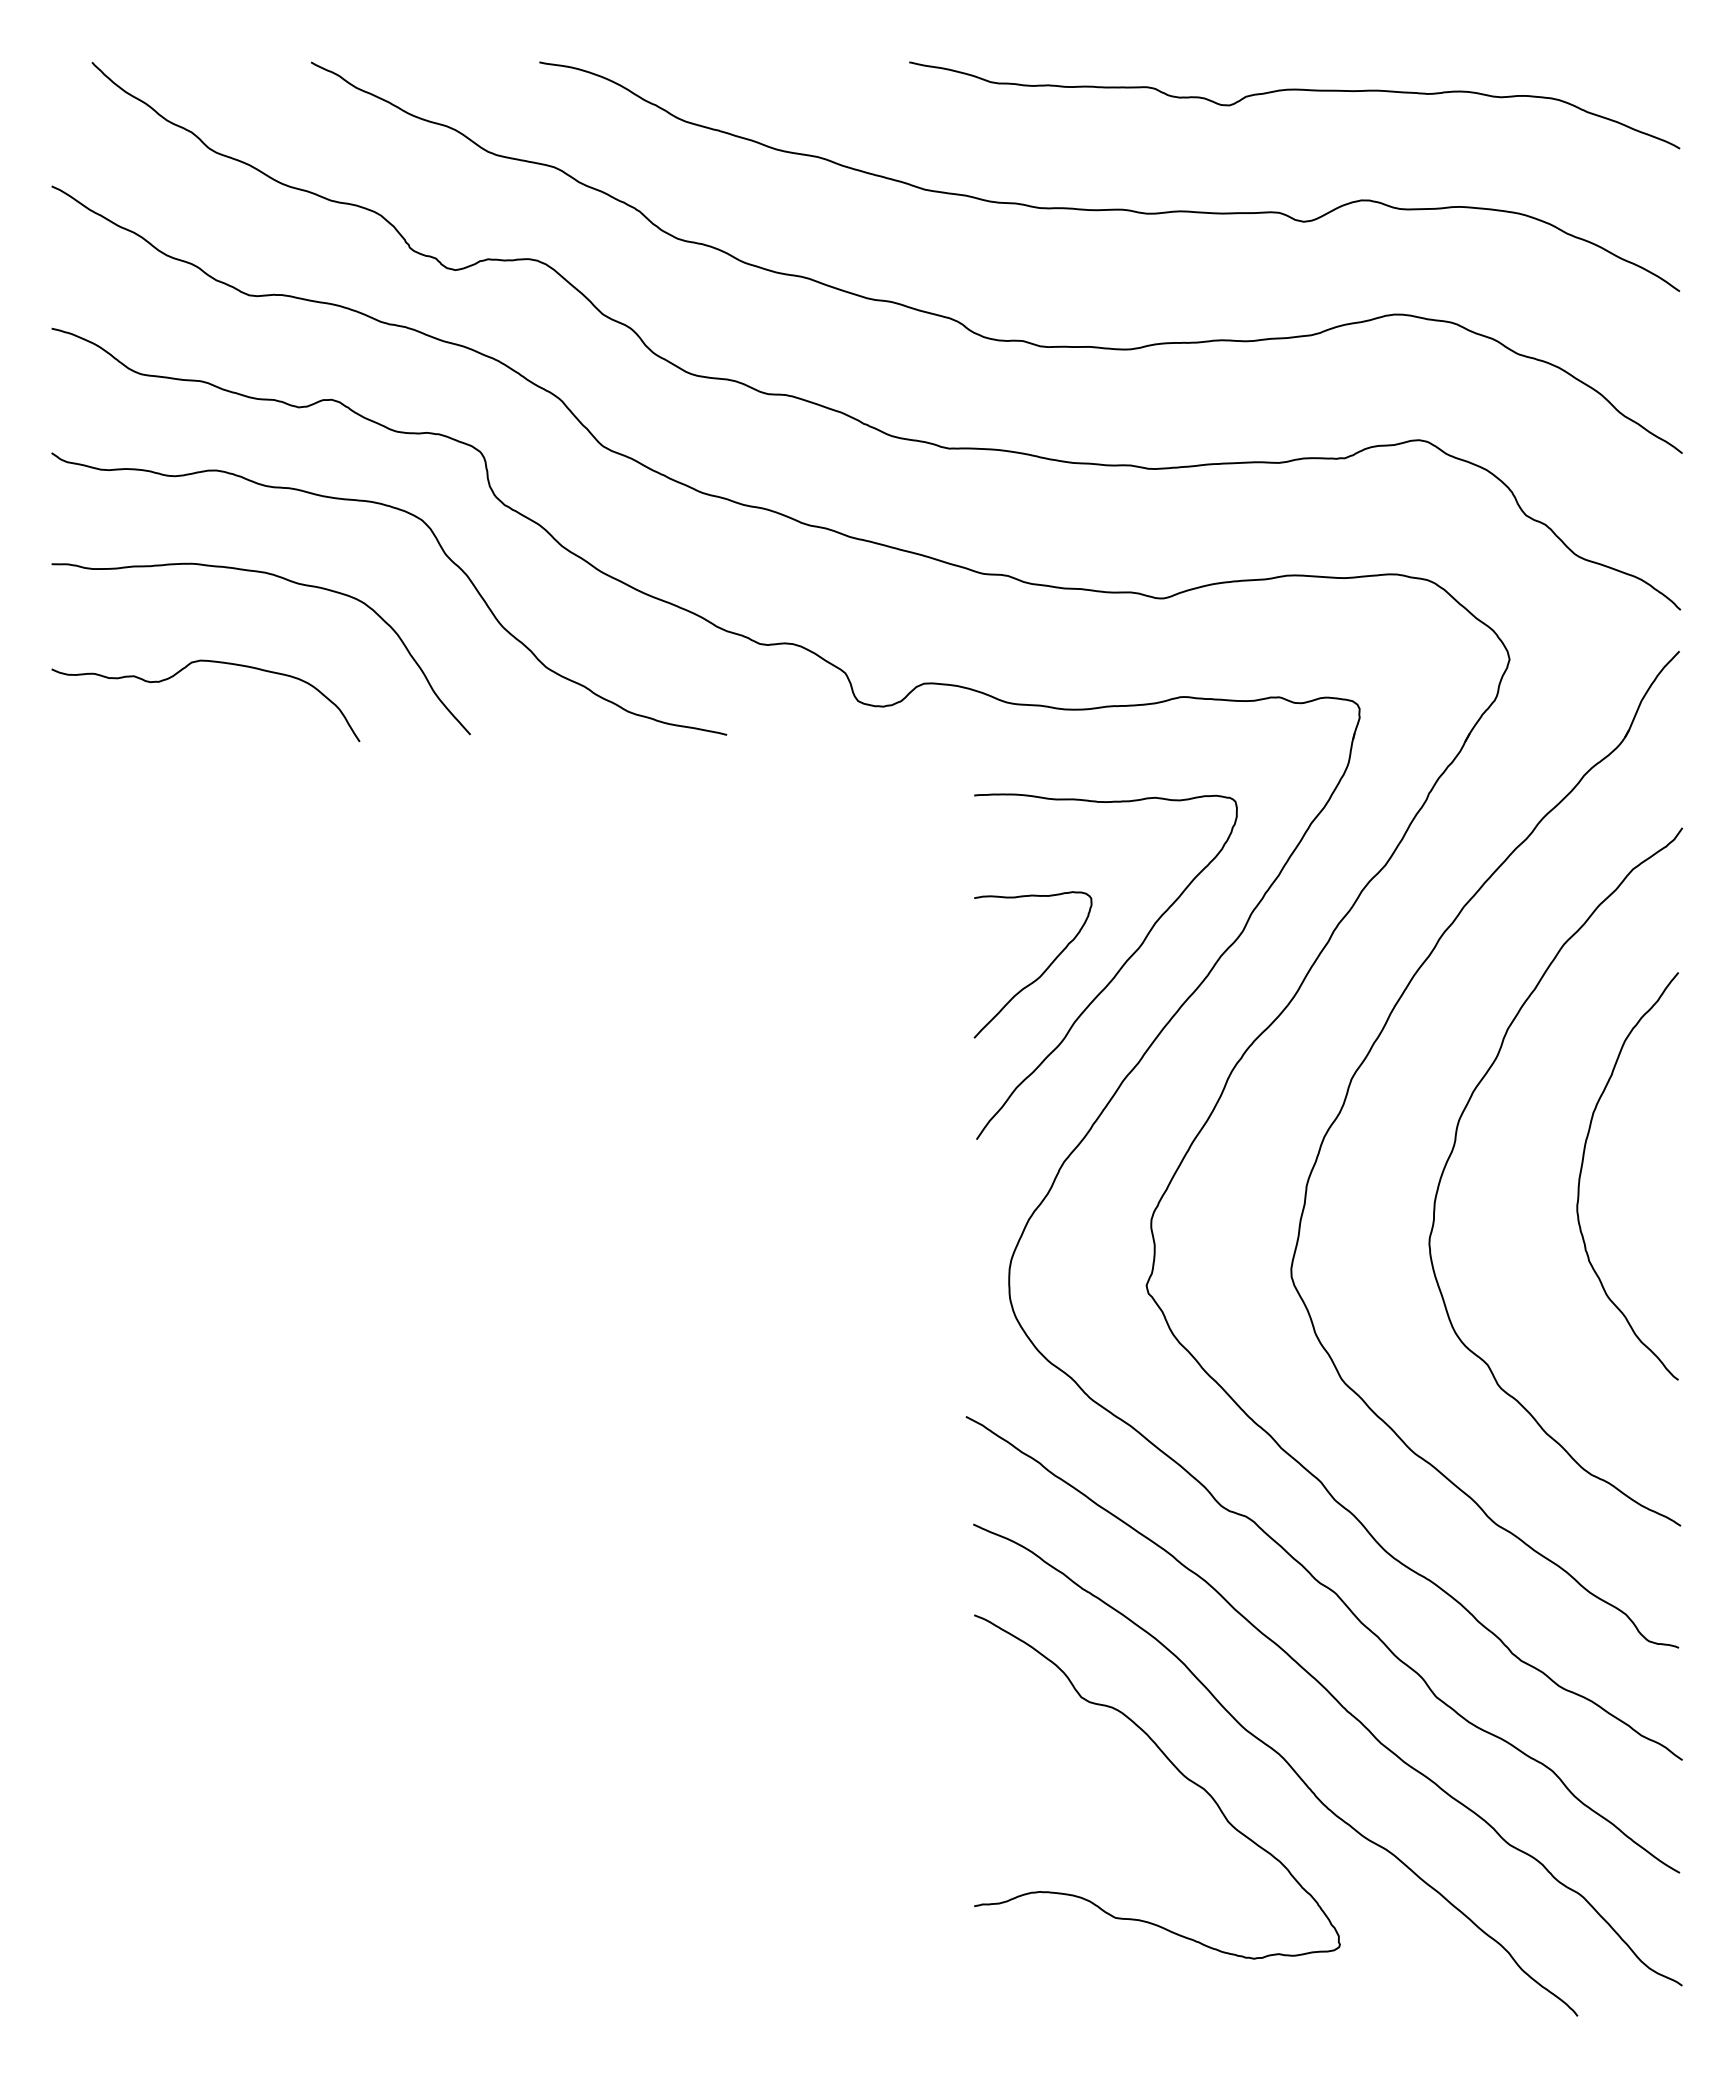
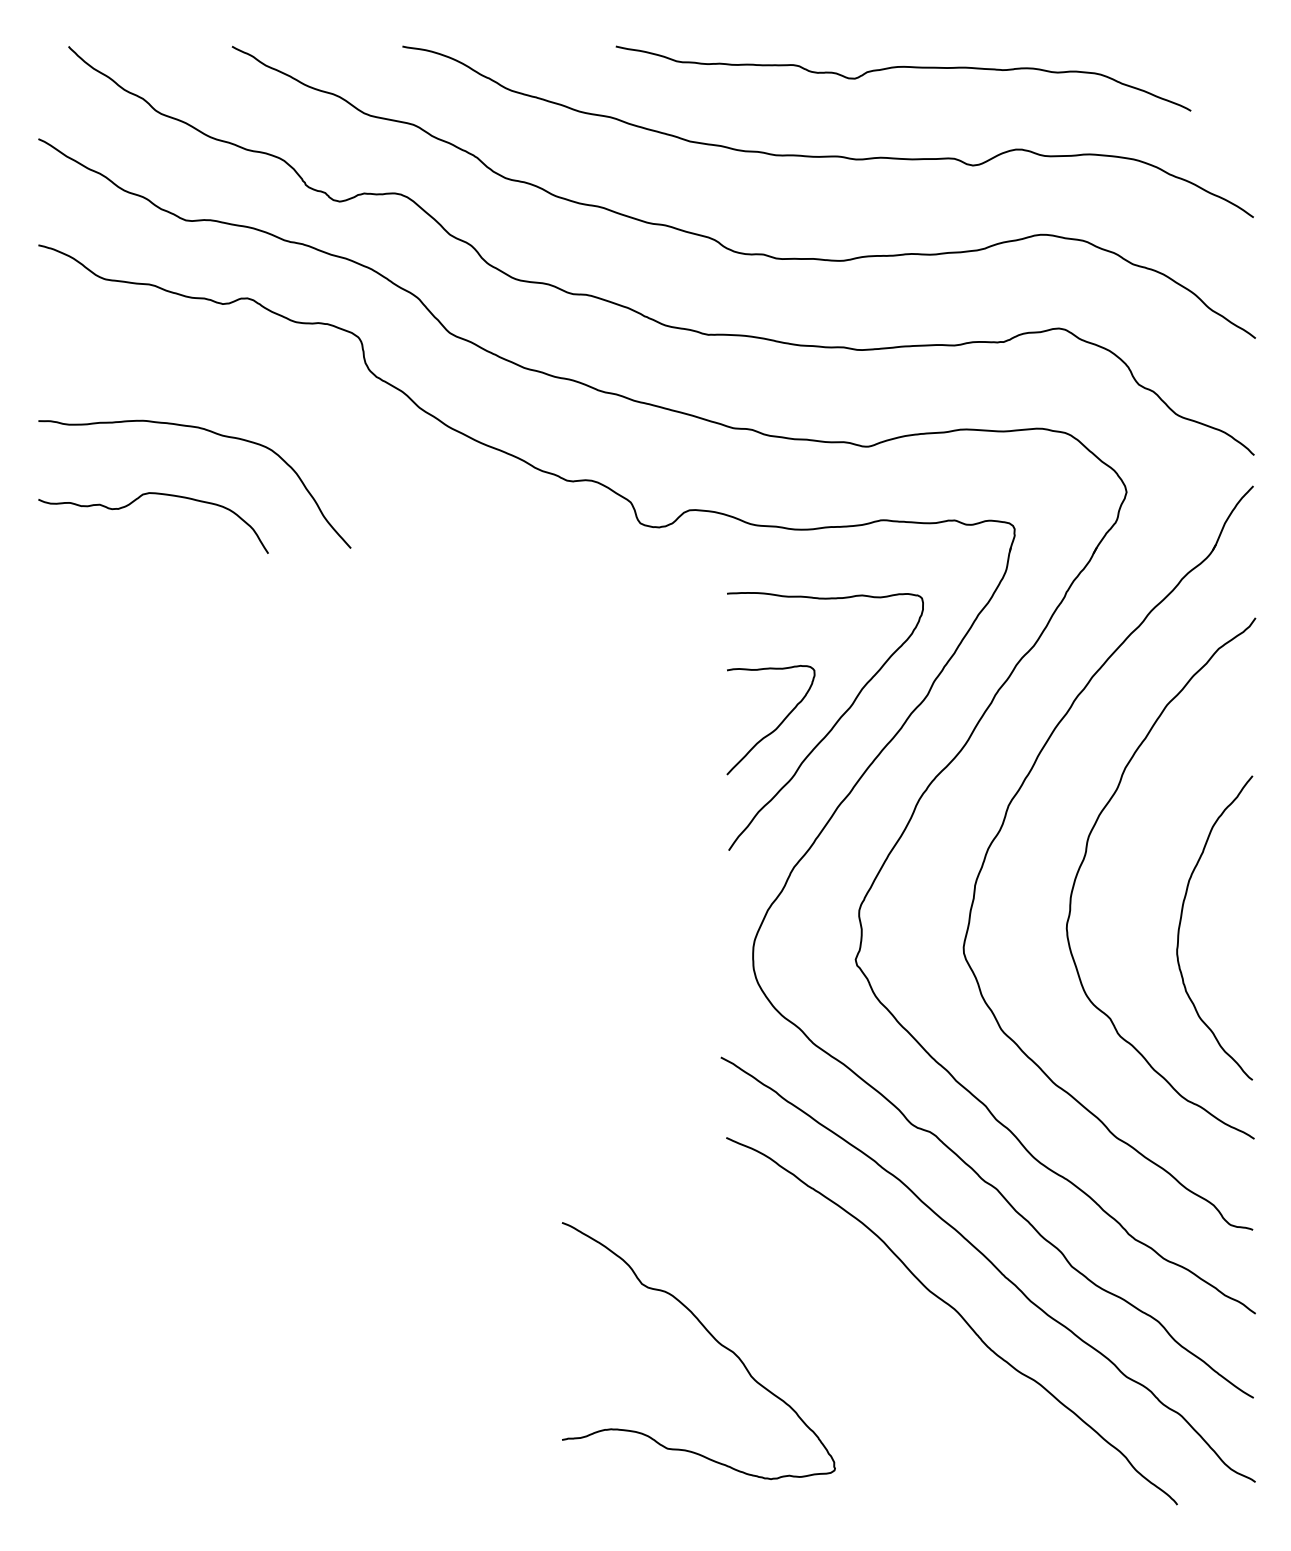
curve: (1294, 90) -> (903, 67), moved
curve: (444, 554) -> (331, 413), removed
curve: (1582, 1169) -> (1181, 922), moved
curve: (1175, 1768) -> (712, 1337), moved

